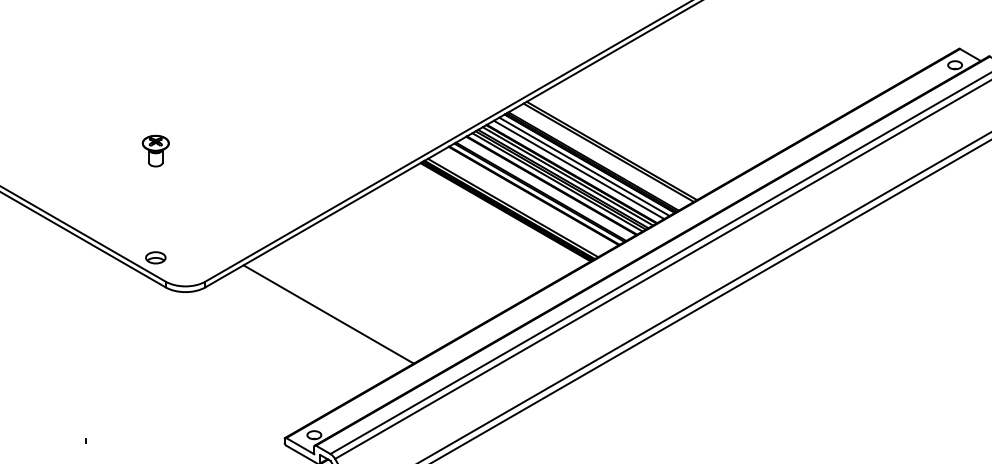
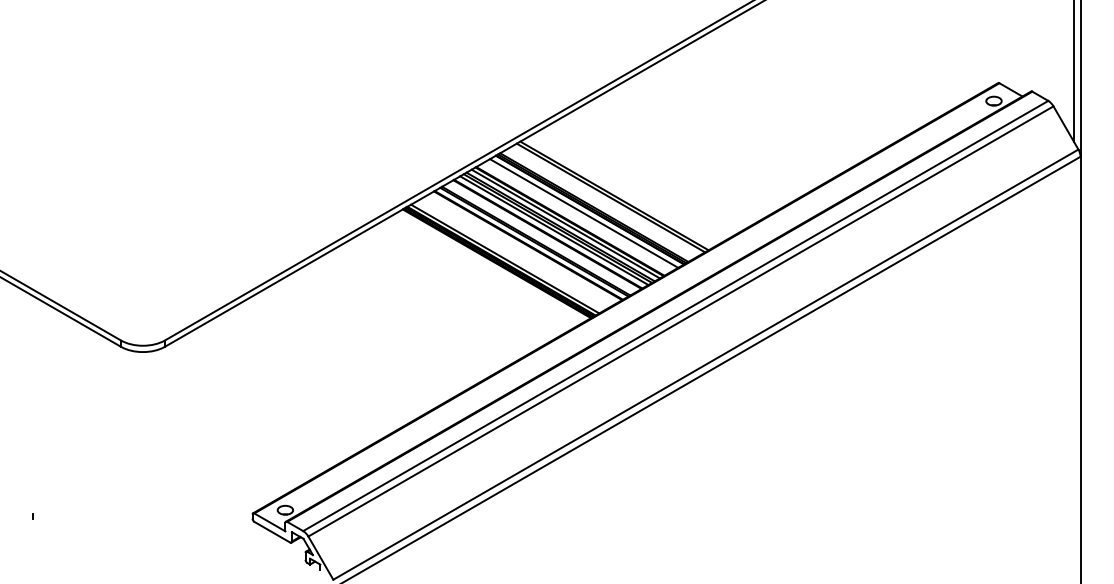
part: (155, 151) -> (109, 196), removed
line: (579, 169) -> (578, 216), removed
part: (155, 258) -> (109, 314), removed
line: (328, 314) -> (301, 376), removed

